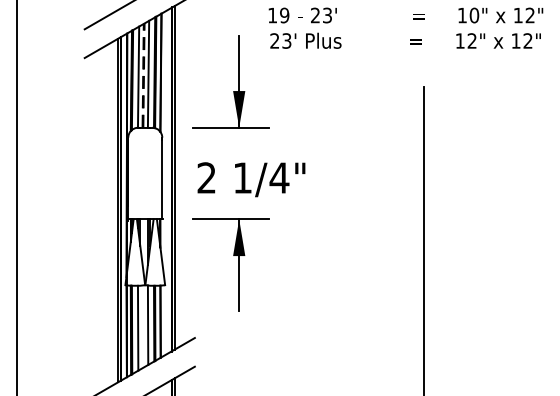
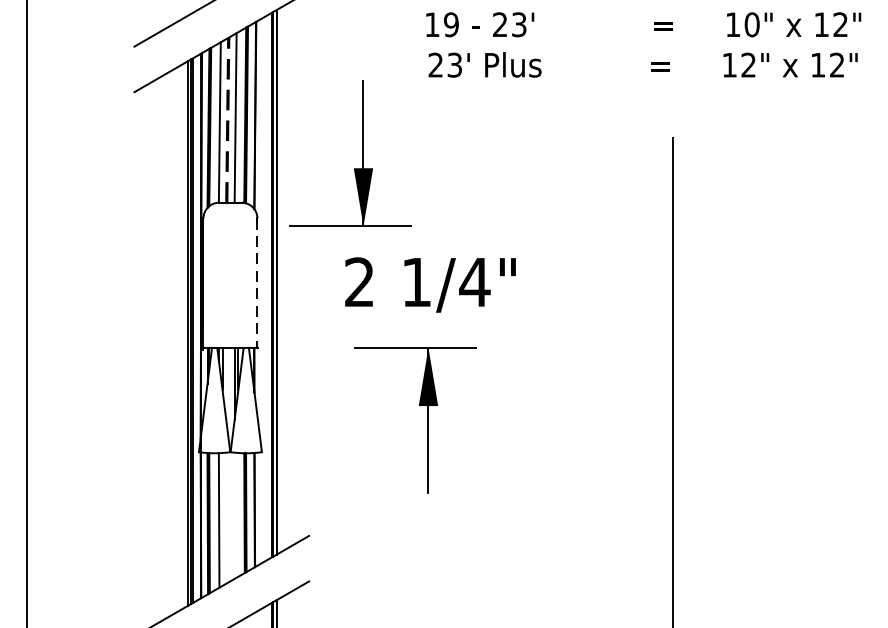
part: (238, 81) -> (362, 153), moved
line: (162, 178) -> (257, 283), solid -> dashed
text: (251, 179) -> (430, 284), moved
part: (238, 264) -> (427, 419), moved
line: (147, 324) -> (233, 514), removed

